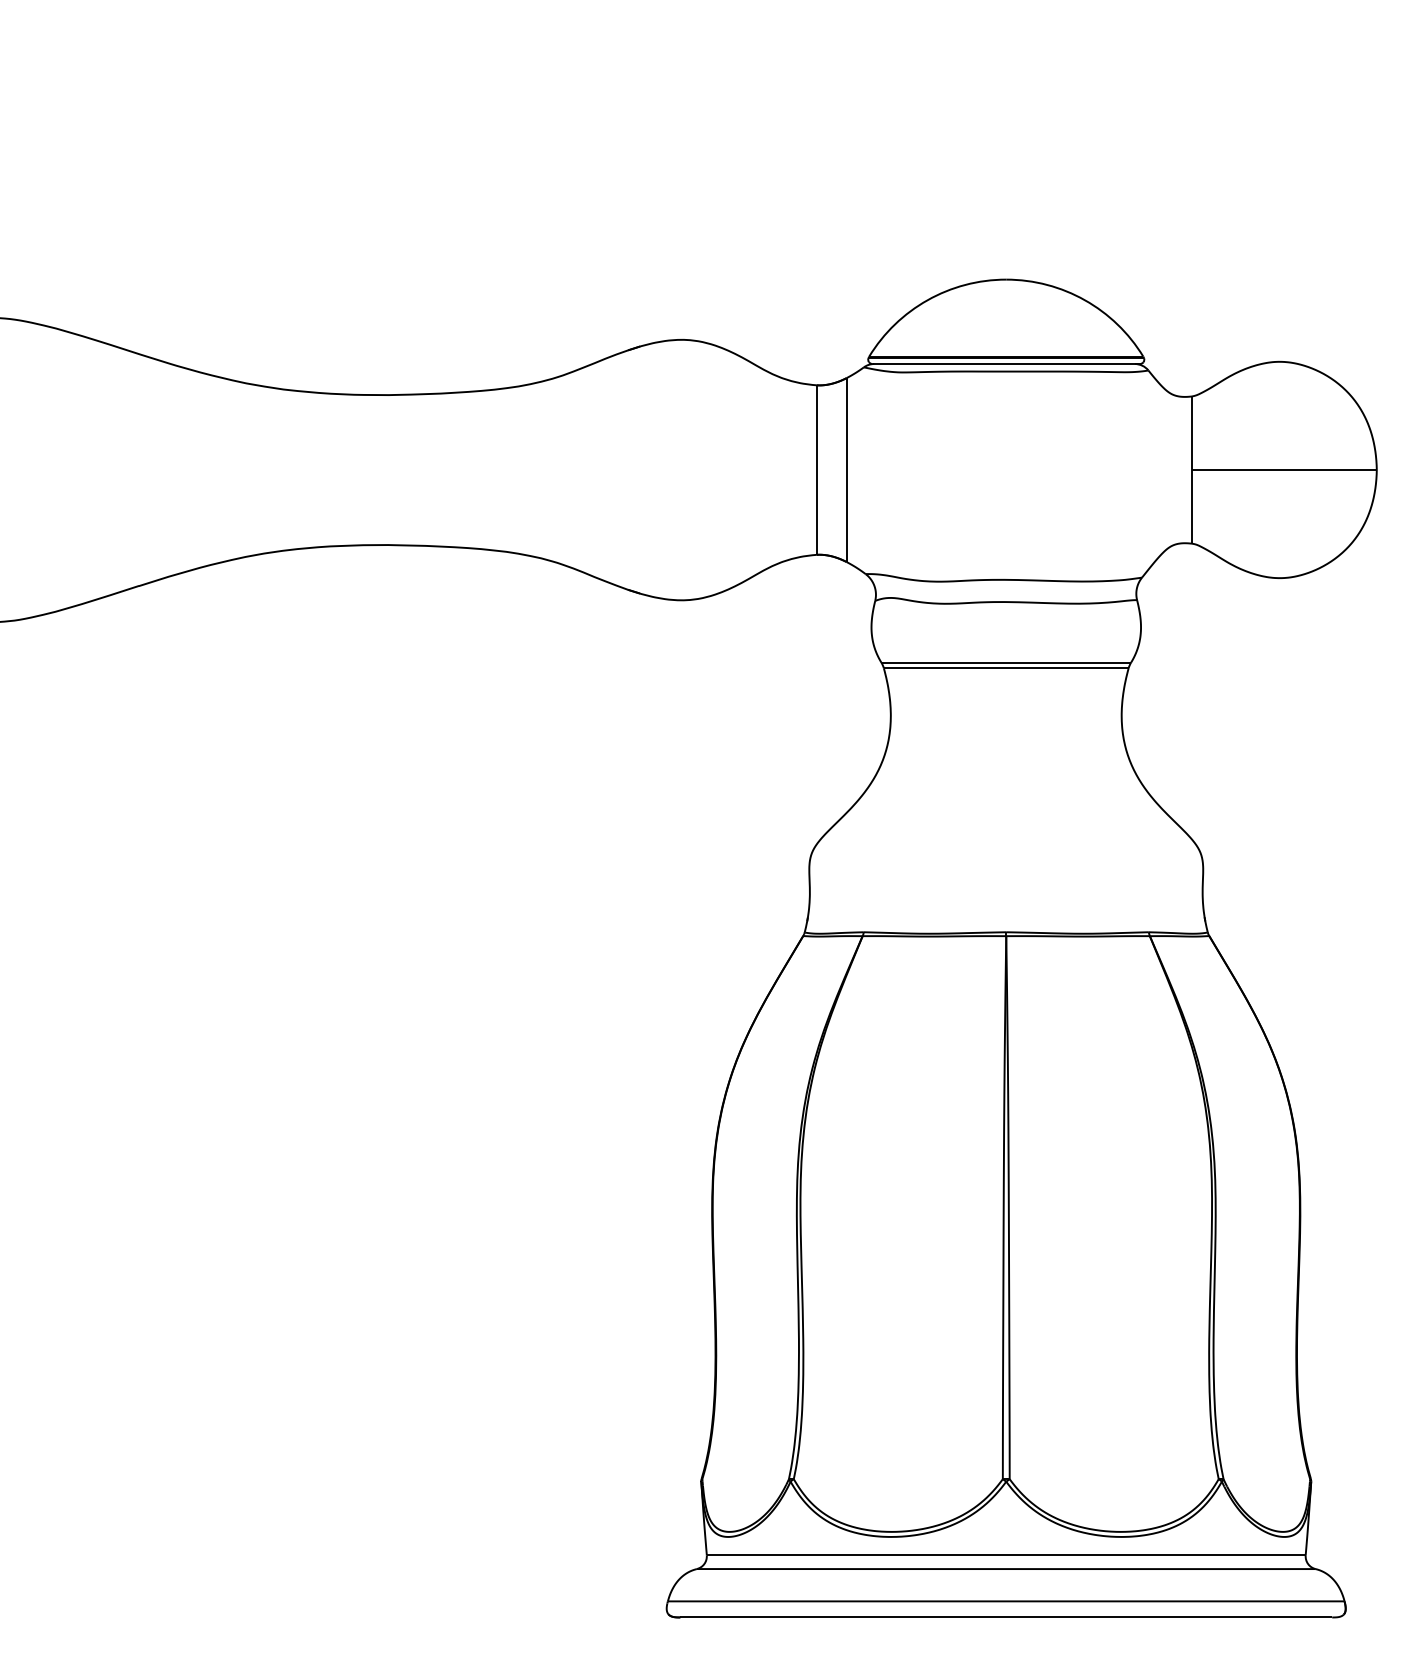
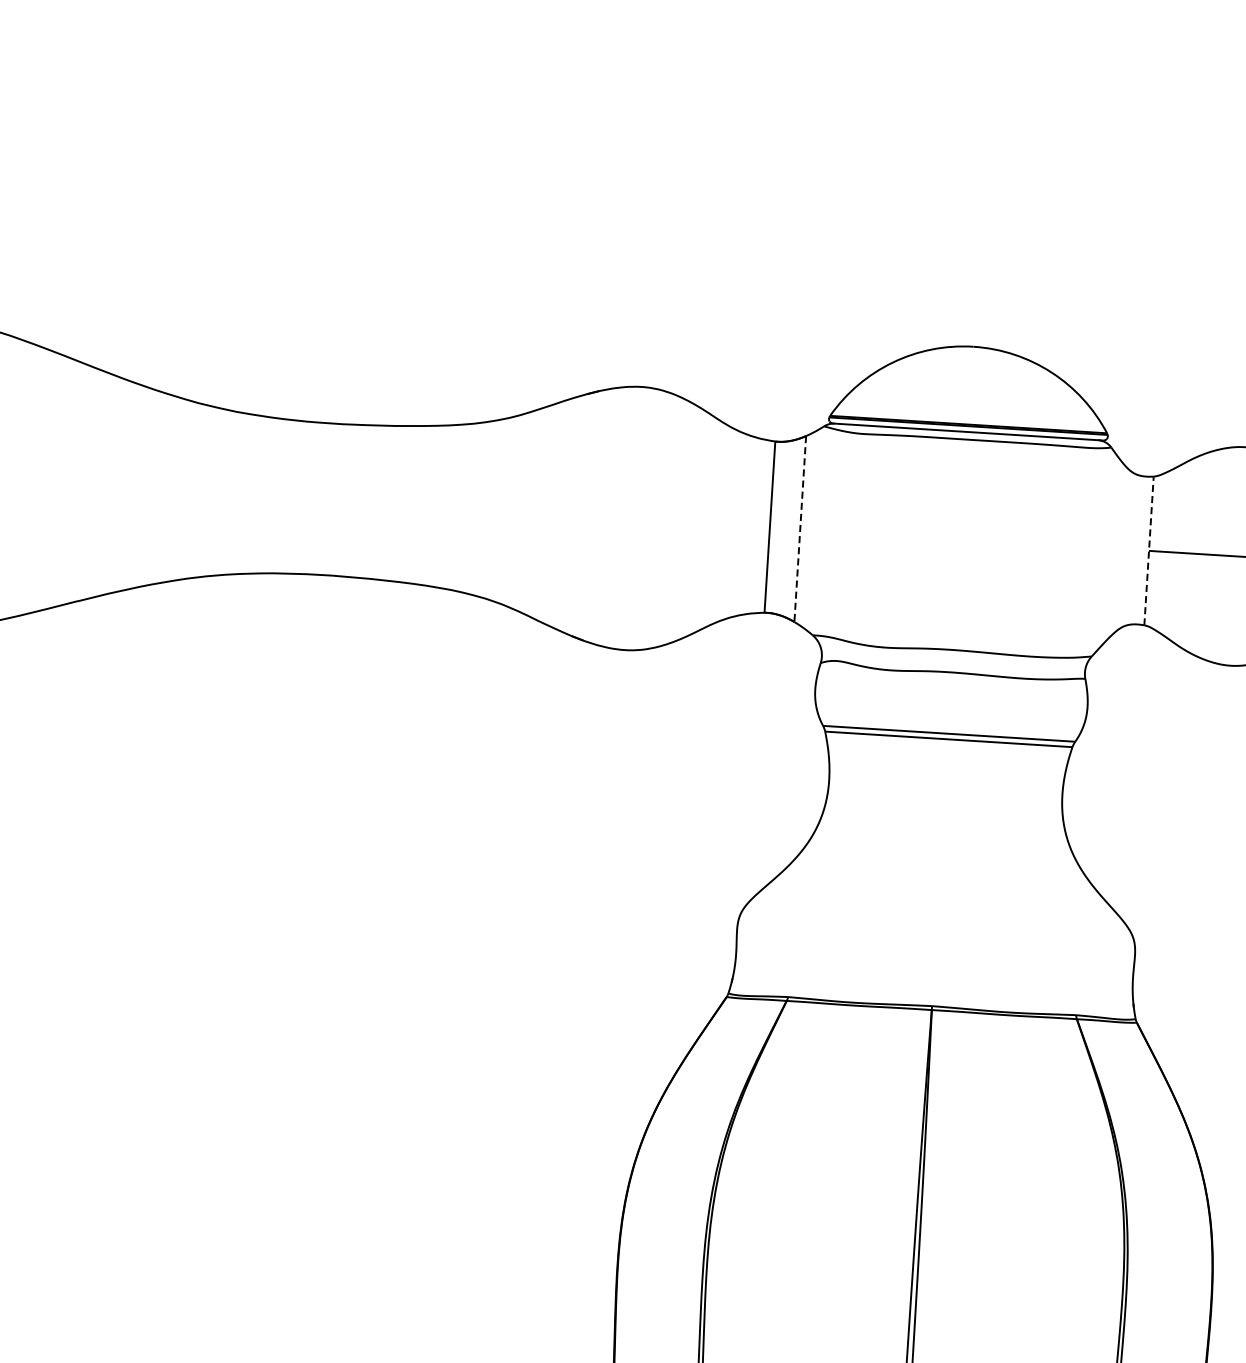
line: (846, 470) -> (799, 529), solid -> dashed
line: (1191, 470) -> (1148, 551), solid -> dashed

